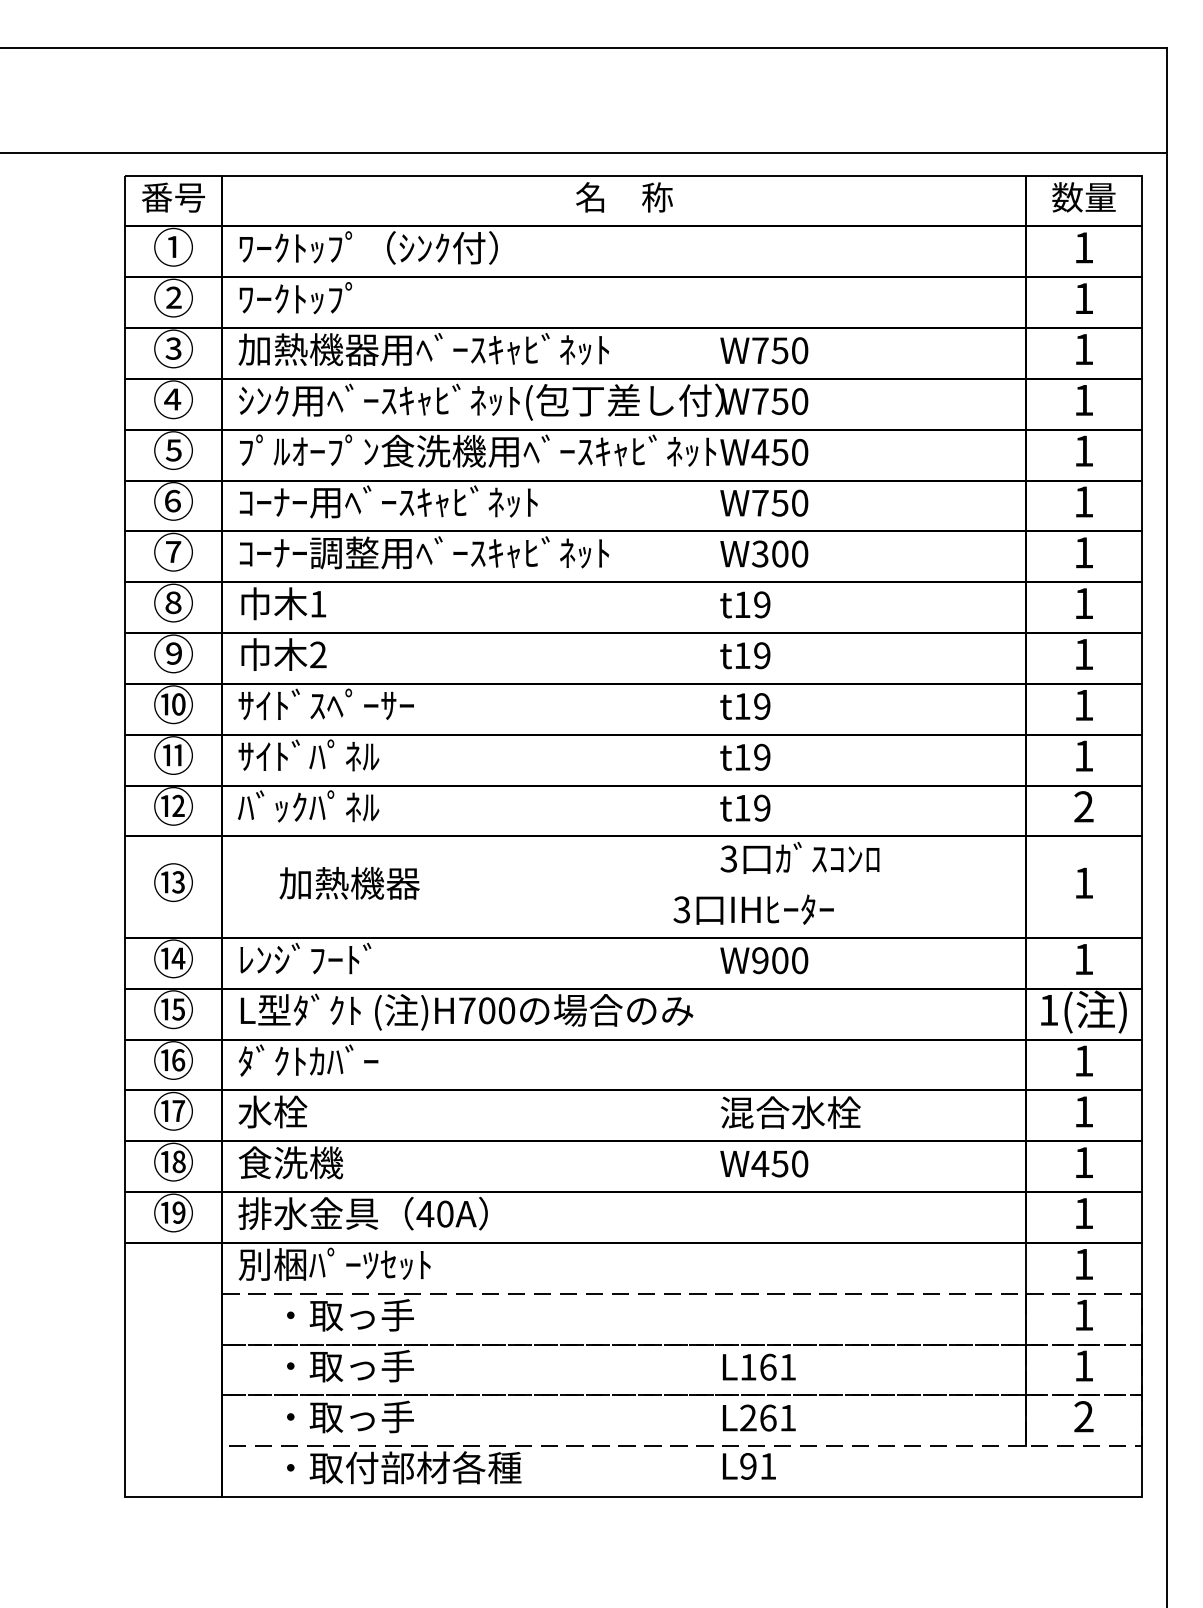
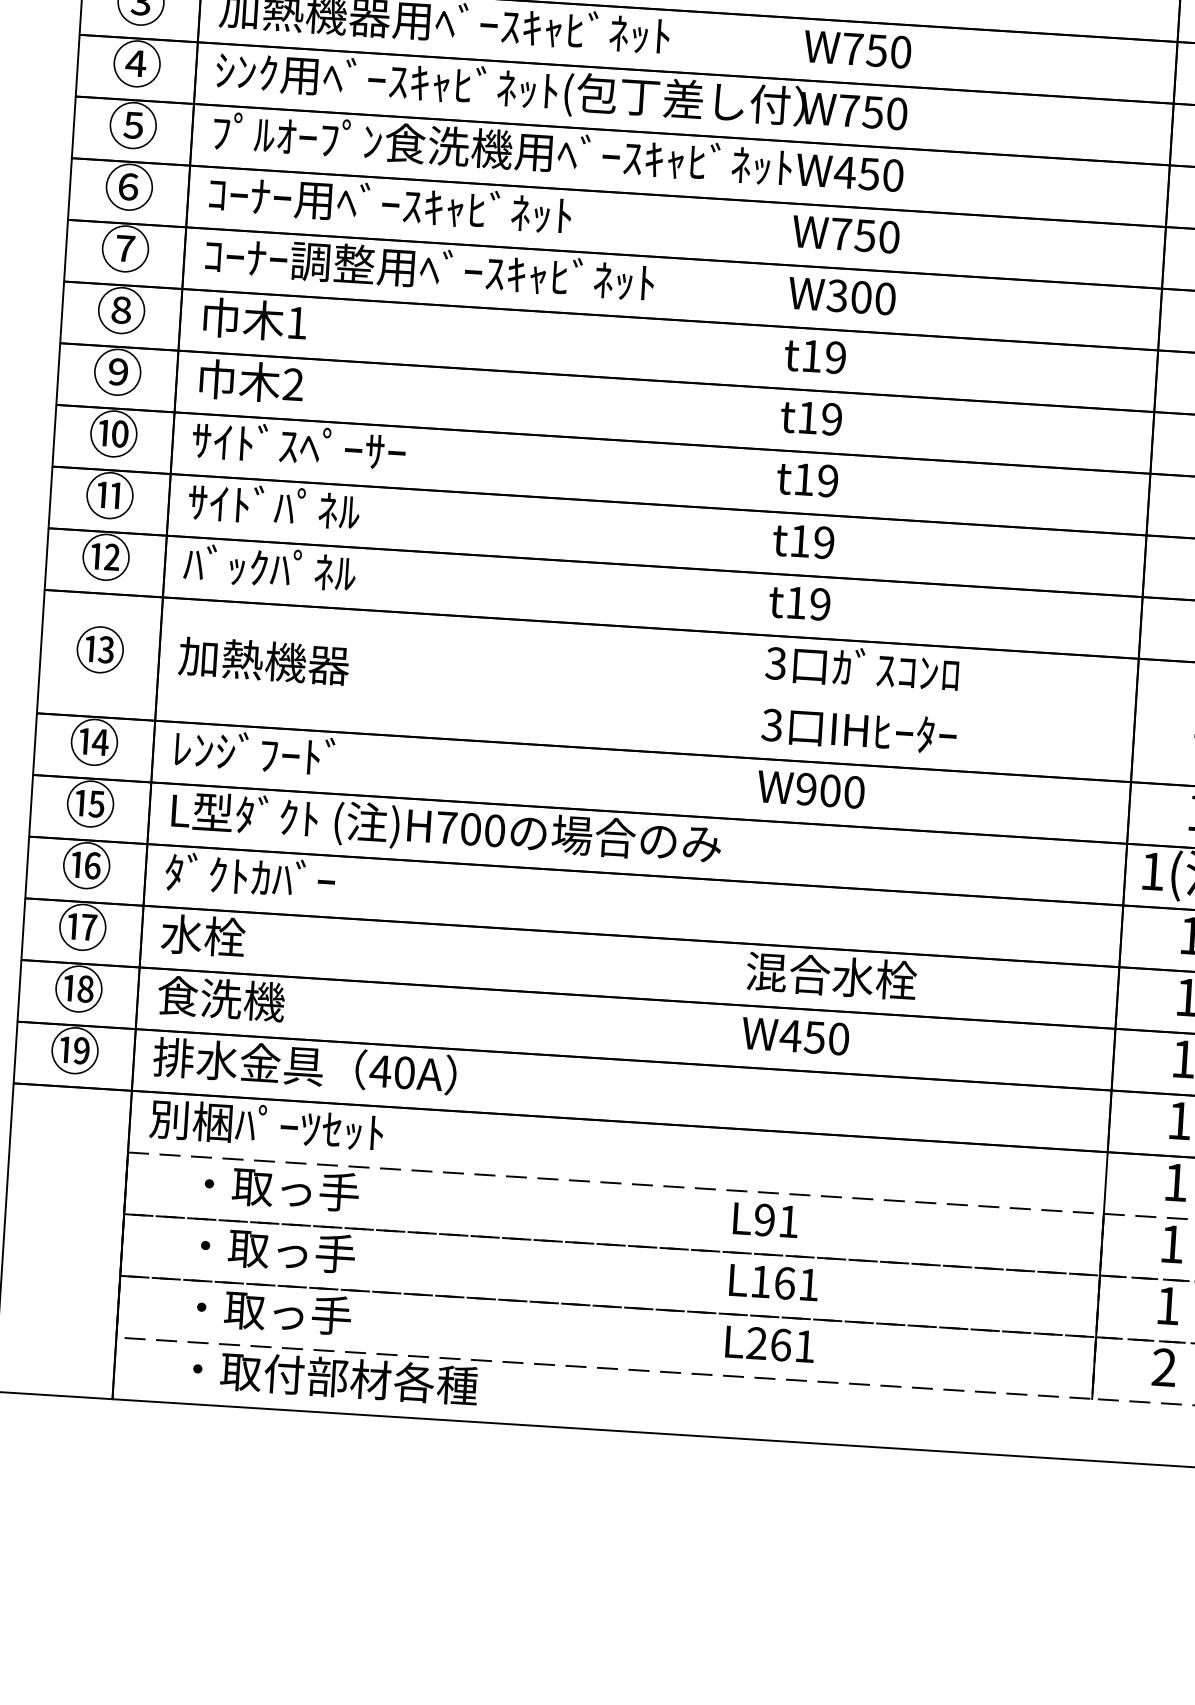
text: (349, 882) -> (264, 659), moved
text: (753, 909) -> (858, 730), moved
text: (749, 1466) -> (766, 1220), moved

